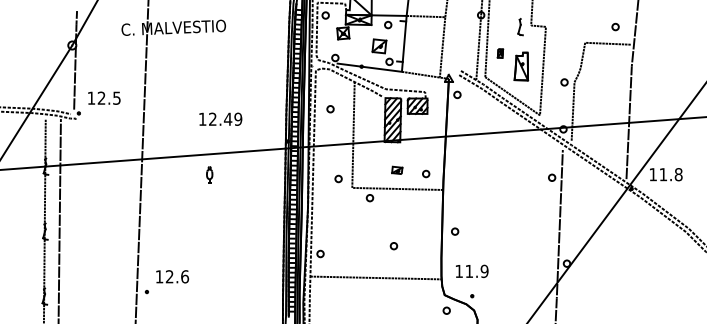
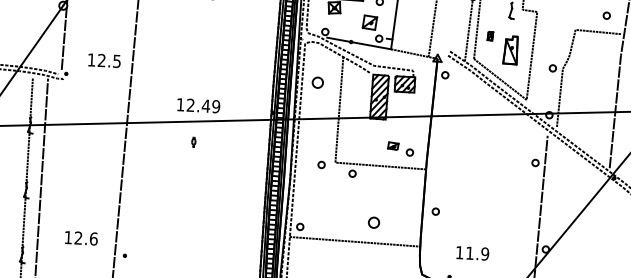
text: (104, 97) -> (104, 59), moved
part: (330, 109) -> (317, 83), size x1.6
text: (220, 118) -> (198, 104), moved
part: (397, 169) -> (393, 145), moved
part: (209, 174) -> (193, 141), size x0.6
part: (338, 178) -> (321, 164), moved
part: (393, 246) -> (373, 223), size x1.6
text: (472, 271) -> (473, 253), moved
text: (172, 276) -> (81, 238), moved
line: (375, 277) -> (354, 241), moved

